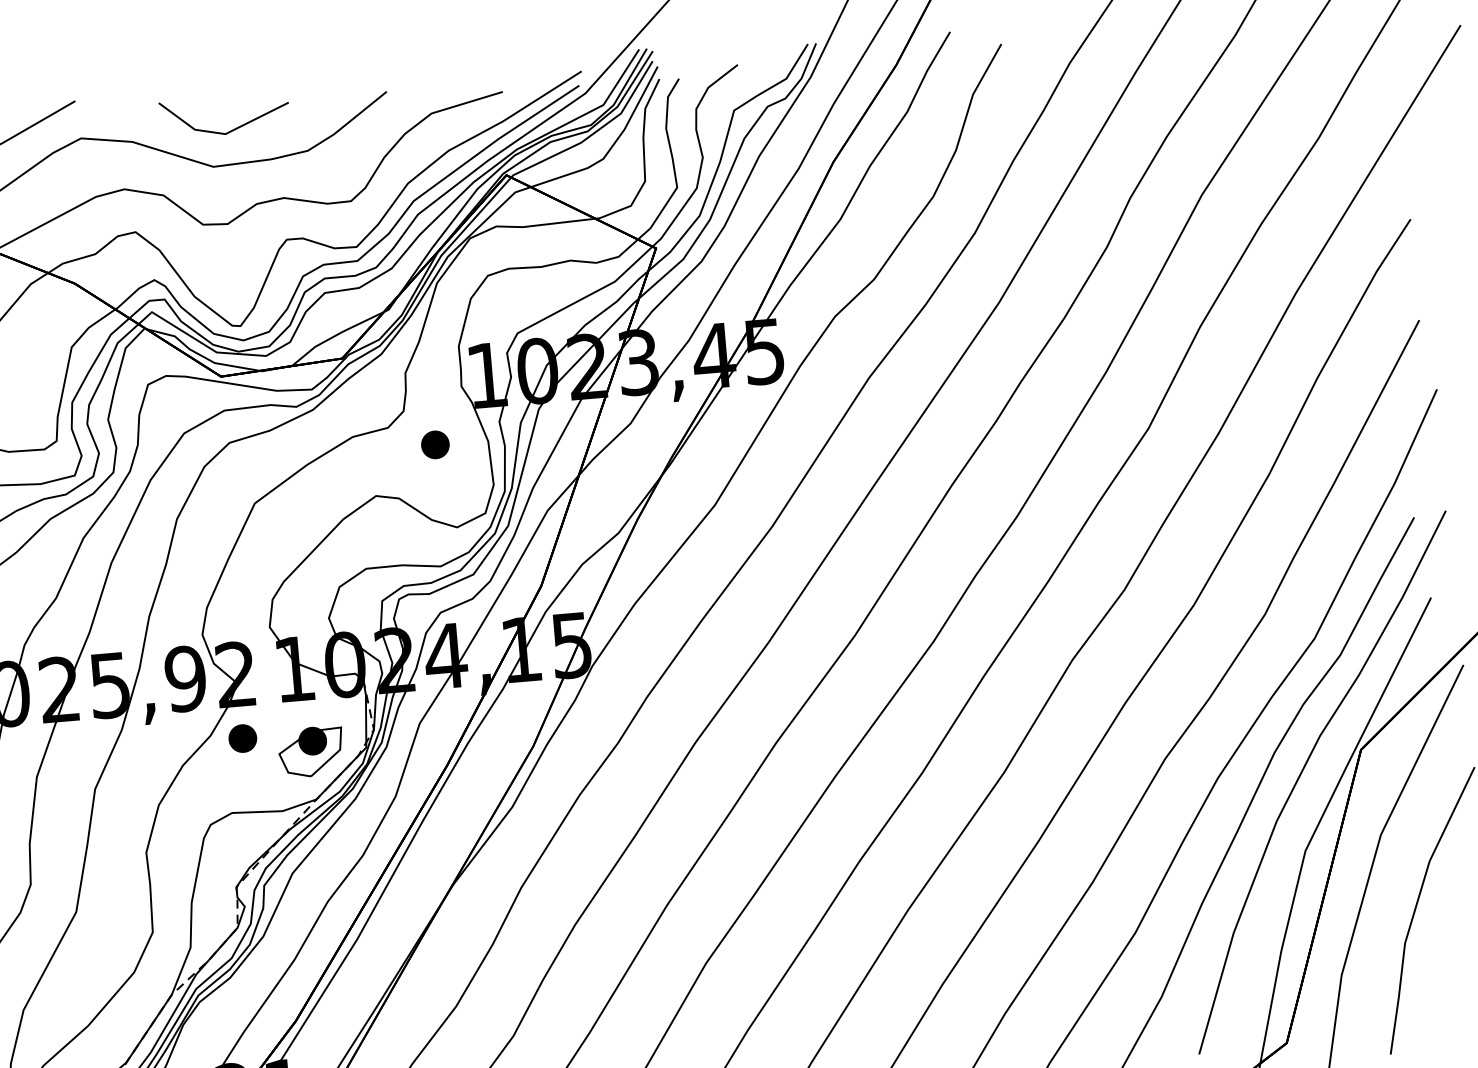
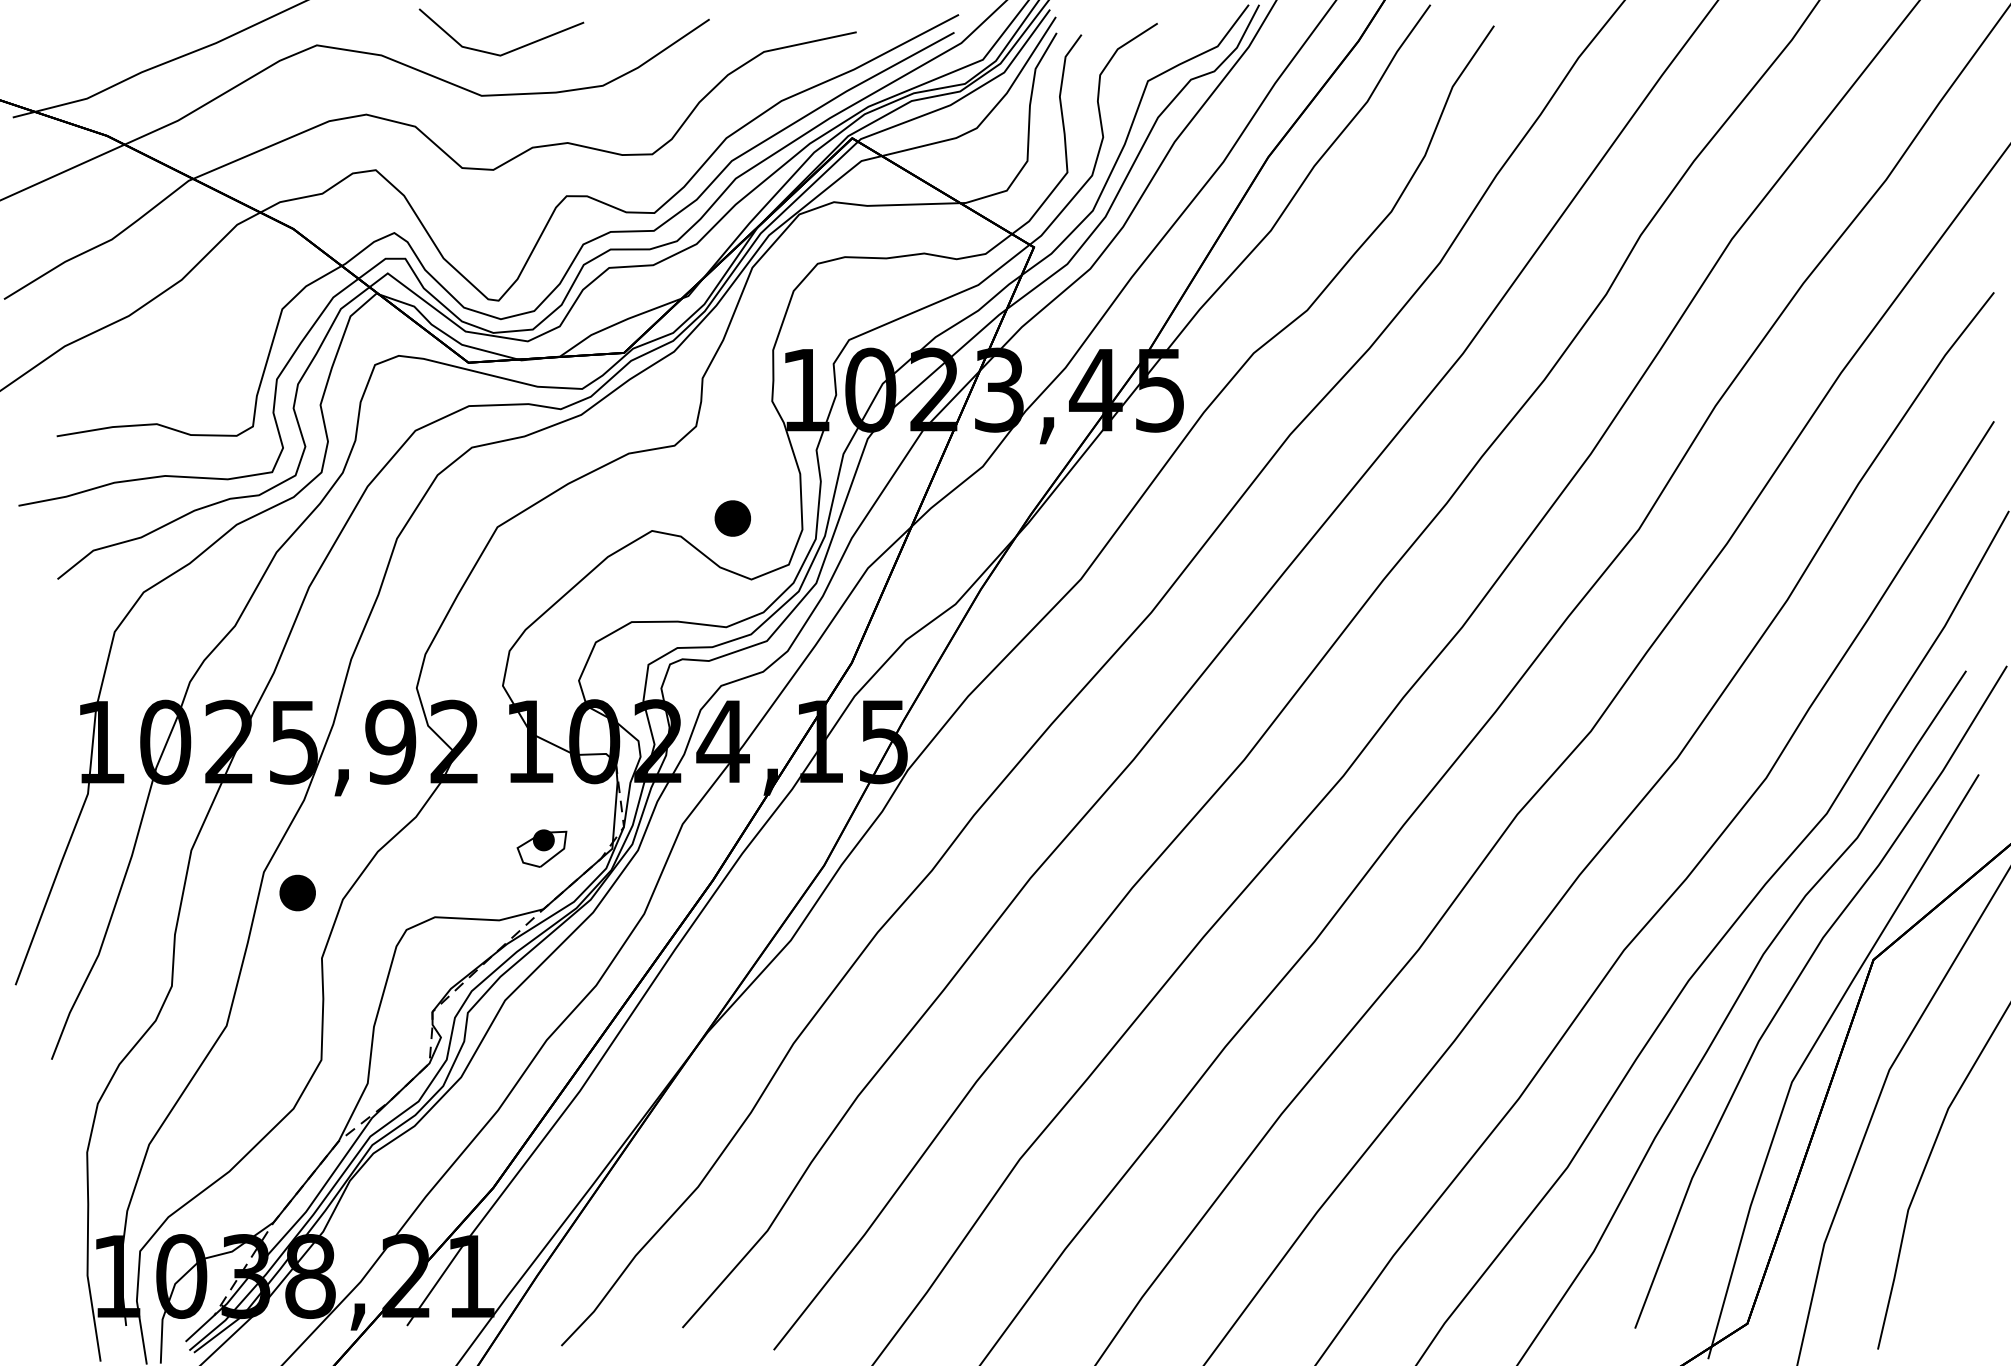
part: (435, 444) -> (732, 518), moved
part: (242, 738) -> (297, 892), moved
part: (310, 752) -> (541, 848), size x0.6

